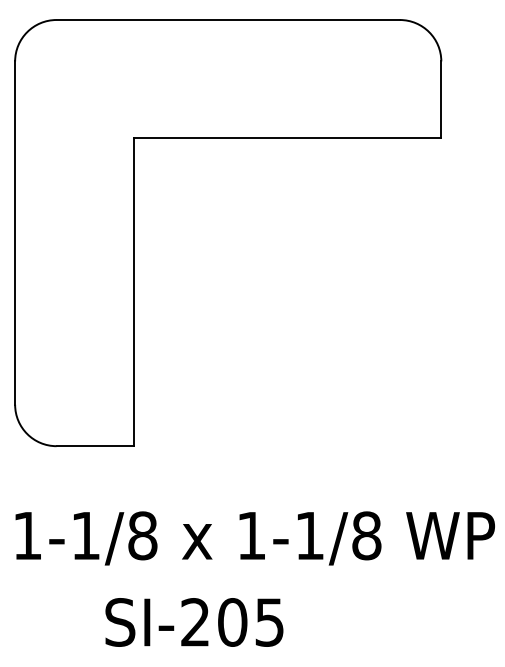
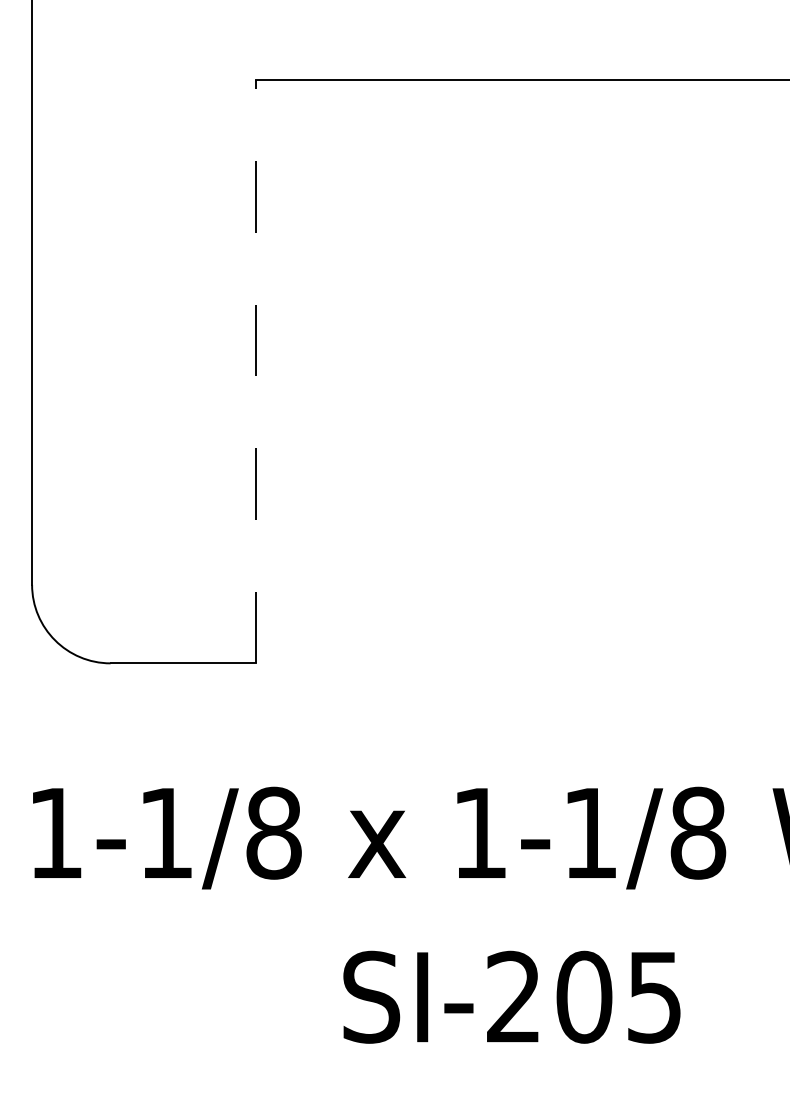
line: (133, 292) -> (256, 372), solid -> dashed
text: (194, 622) -> (512, 997), moved

